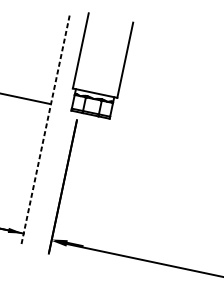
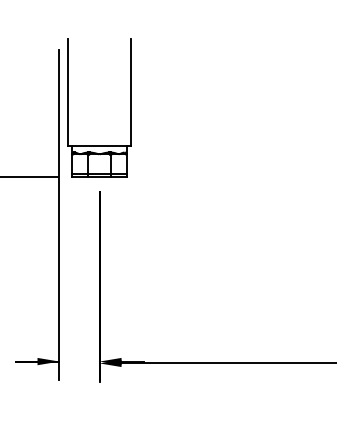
part: (79, 61) -> (68, 107), moved
line: (45, 131) -> (59, 215), dashed -> solid

